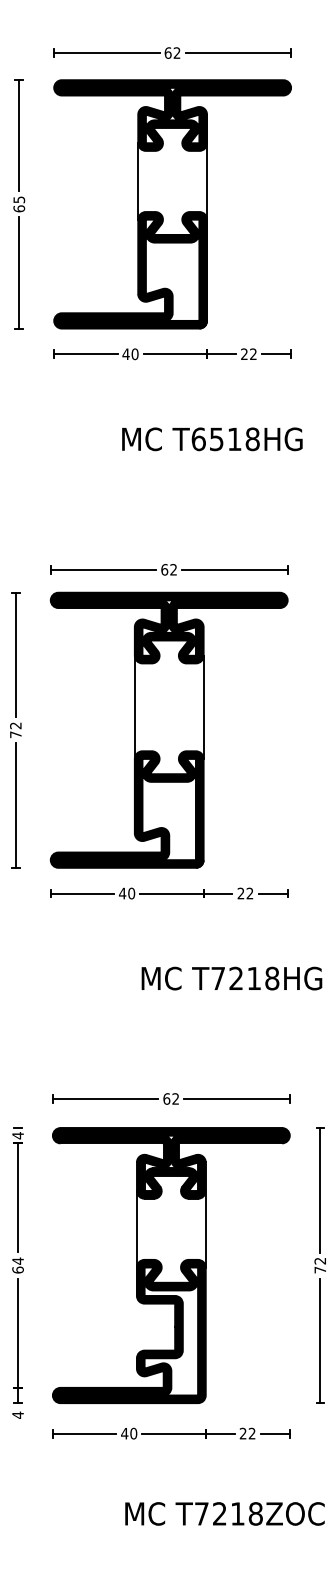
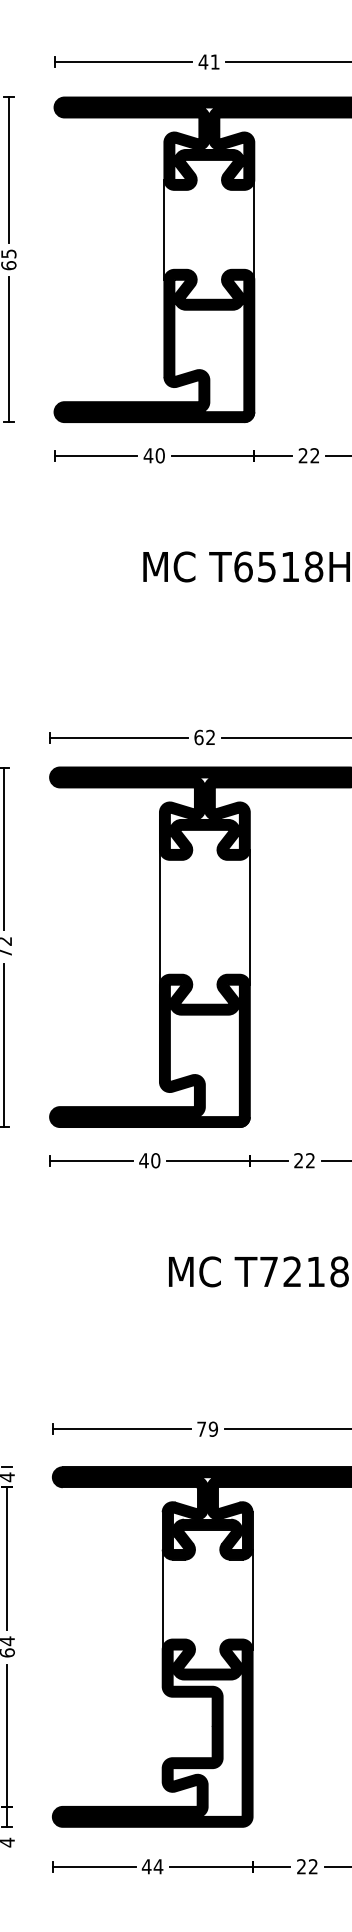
text: (172, 52) -> (209, 61), 62 -> 41
text: (171, 1098) -> (207, 1428), 62 -> 79
text: (133, 1433) -> (158, 1866), 40 -> 44

